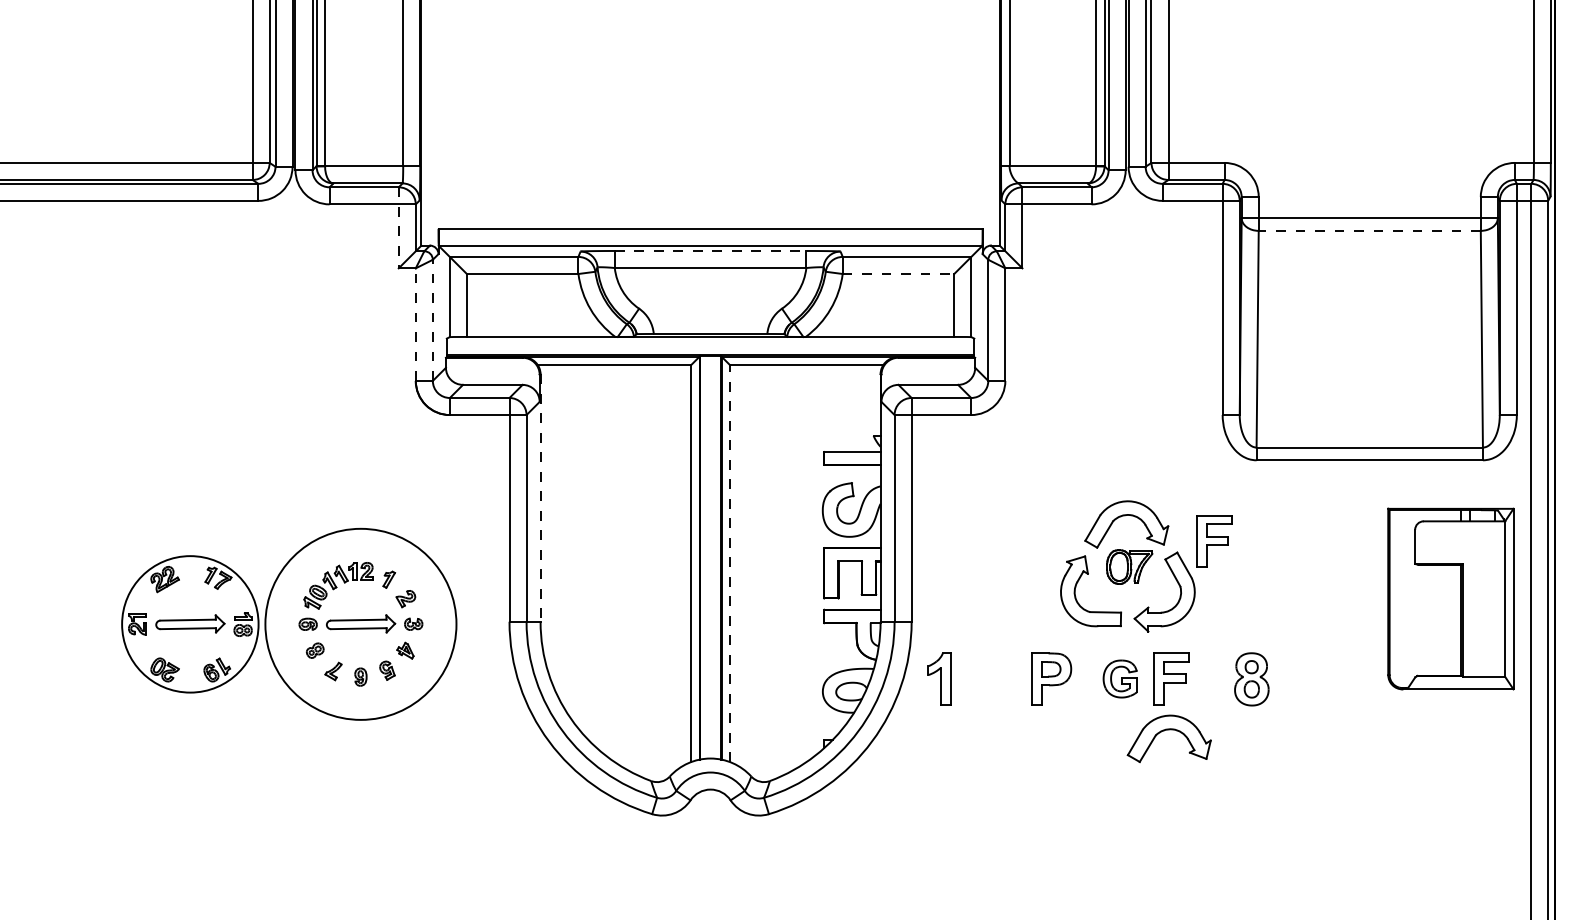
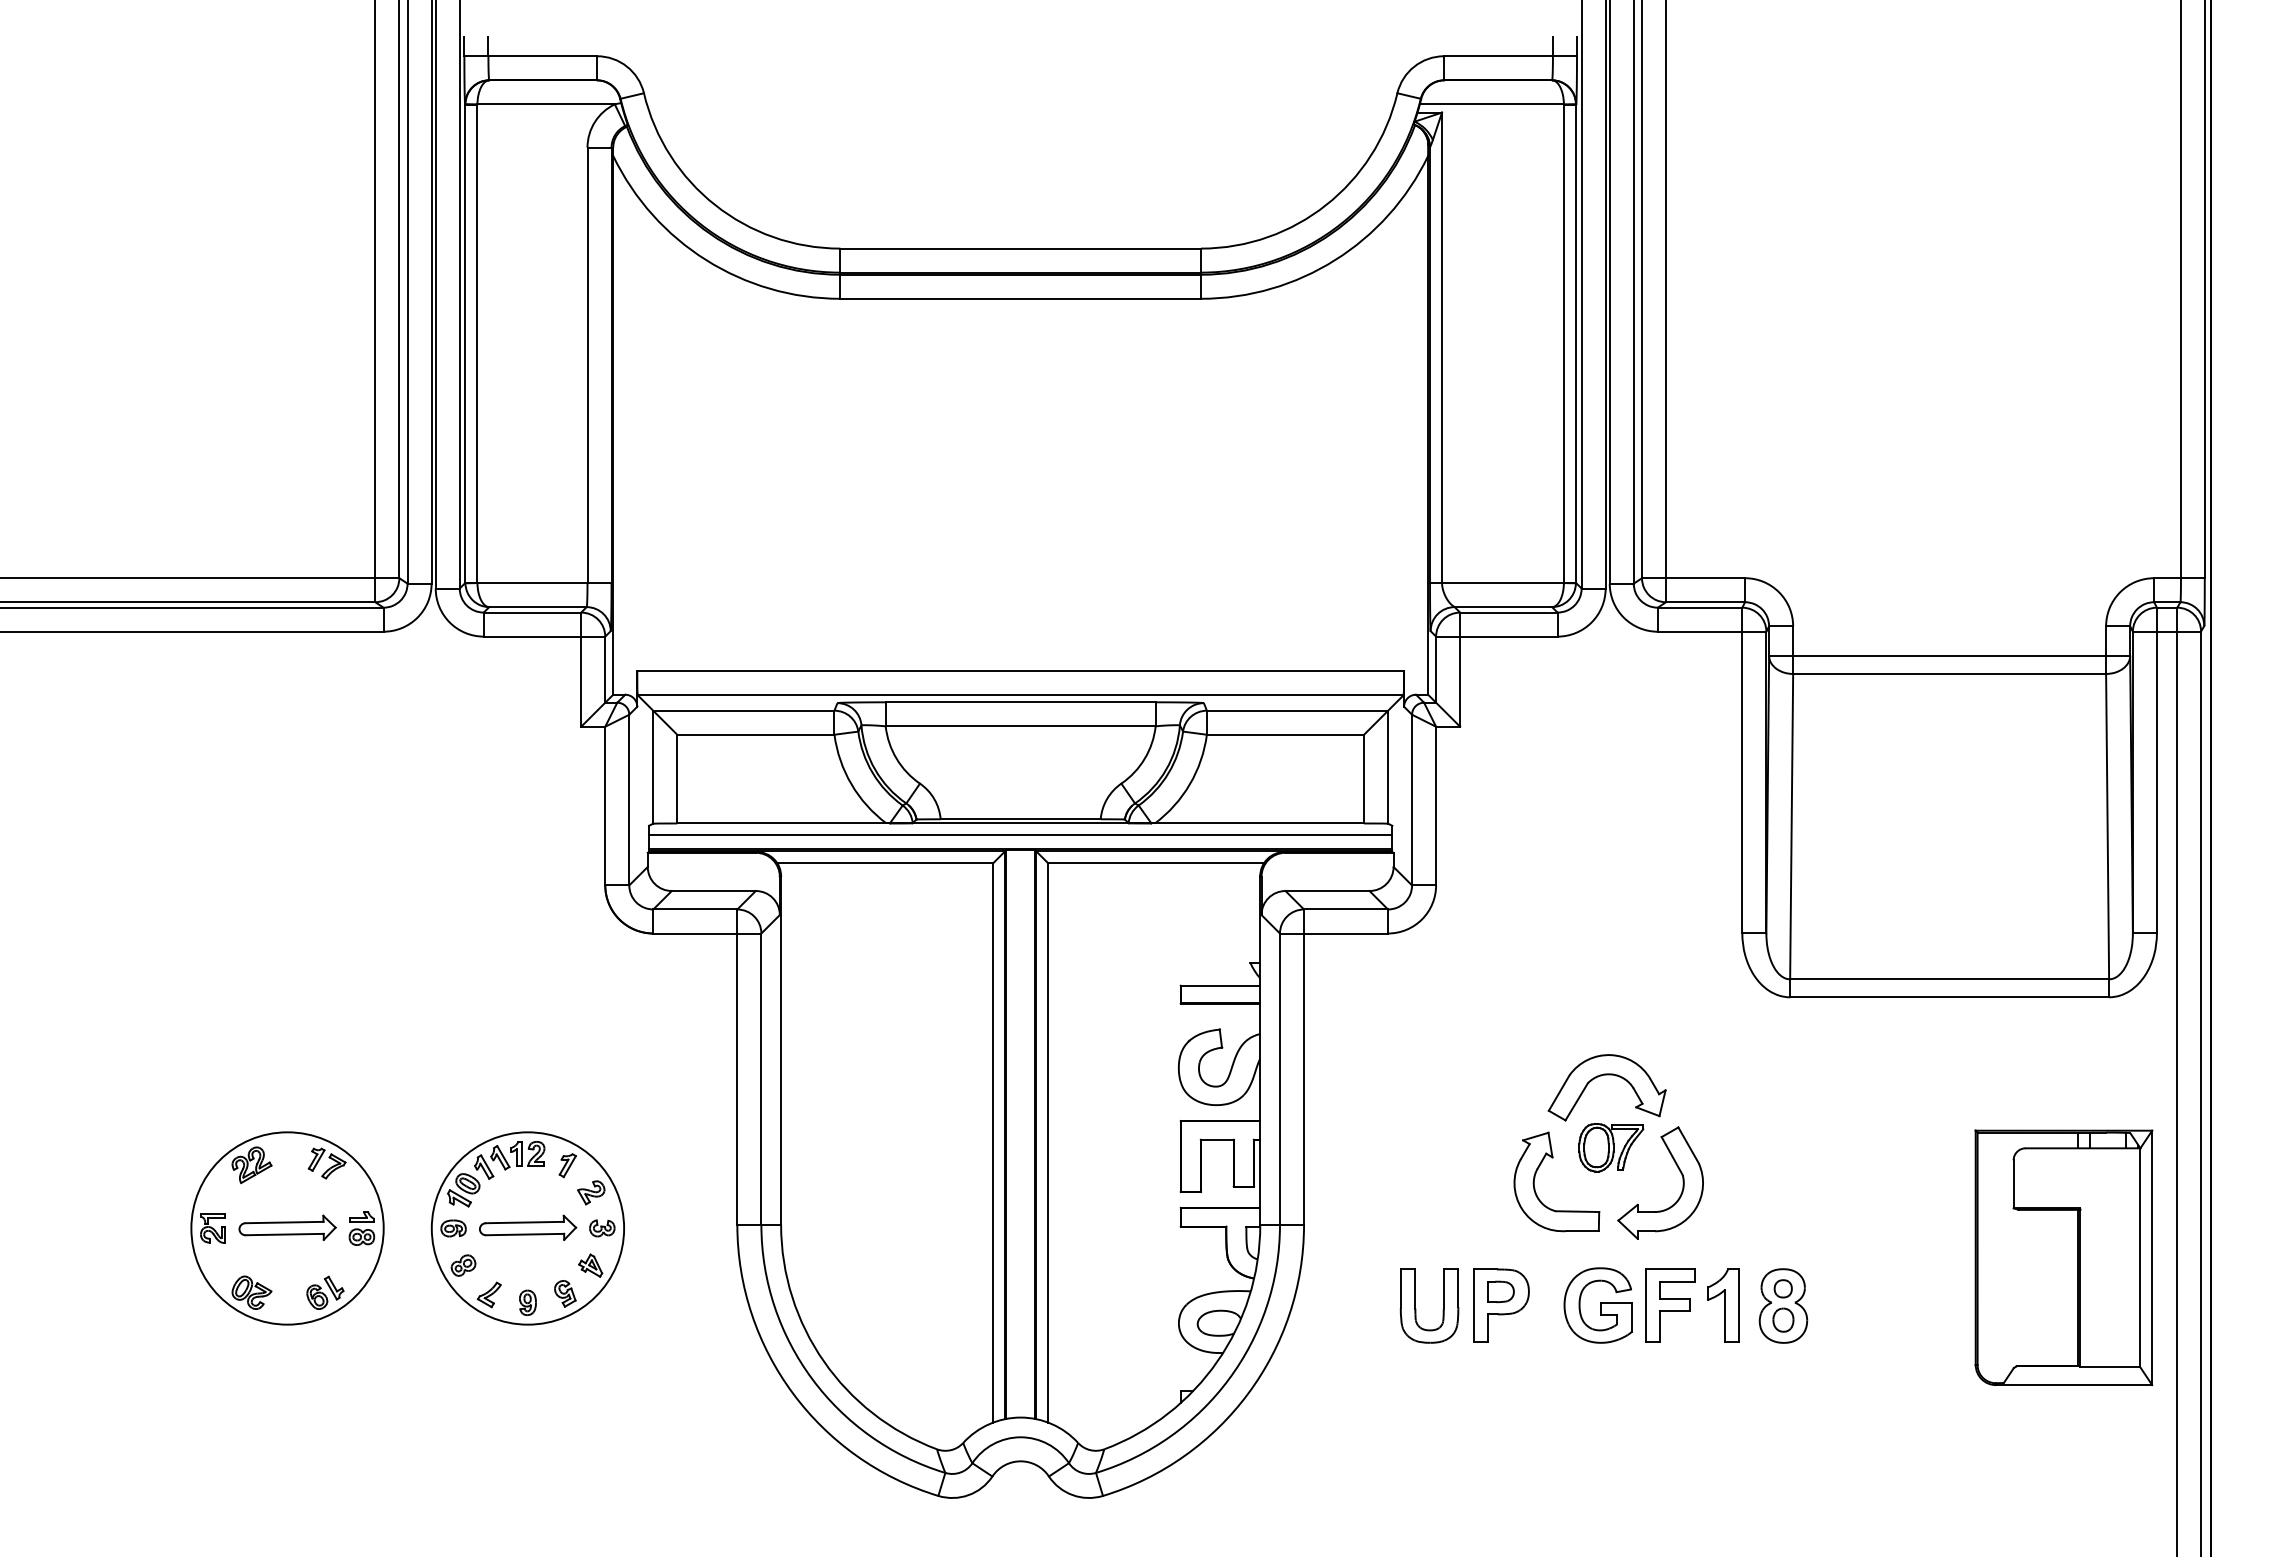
line: (398, 228) -> (581, 670), dashed -> solid
line: (1369, 230) -> (1949, 673), dashed -> solid
line: (710, 251) -> (1020, 702), dashed -> solid
line: (898, 273) -> (1285, 734), dashed -> solid
line: (432, 319) -> (629, 799), dashed -> solid
line: (415, 324) -> (605, 805), dashed -> solid
line: (710, 344) -> (1020, 834), added
line: (540, 498) -> (781, 1051), dashed -> solid
part: (1214, 541) -> (1730, 1111), removed
line: (730, 563) -> (1048, 1142), dashed -> solid
part: (1450, 598) -> (2063, 1257), moved
circle: (360, 624) -> (527, 1228), size x0.71
part: (939, 679) -> (1723, 1305), moved
part: (1119, 679) -> (1597, 1305), size x1.43
part: (991, 681) -> (1416, 1308), added
part: (1168, 730) -> (1666, 1377), removed

